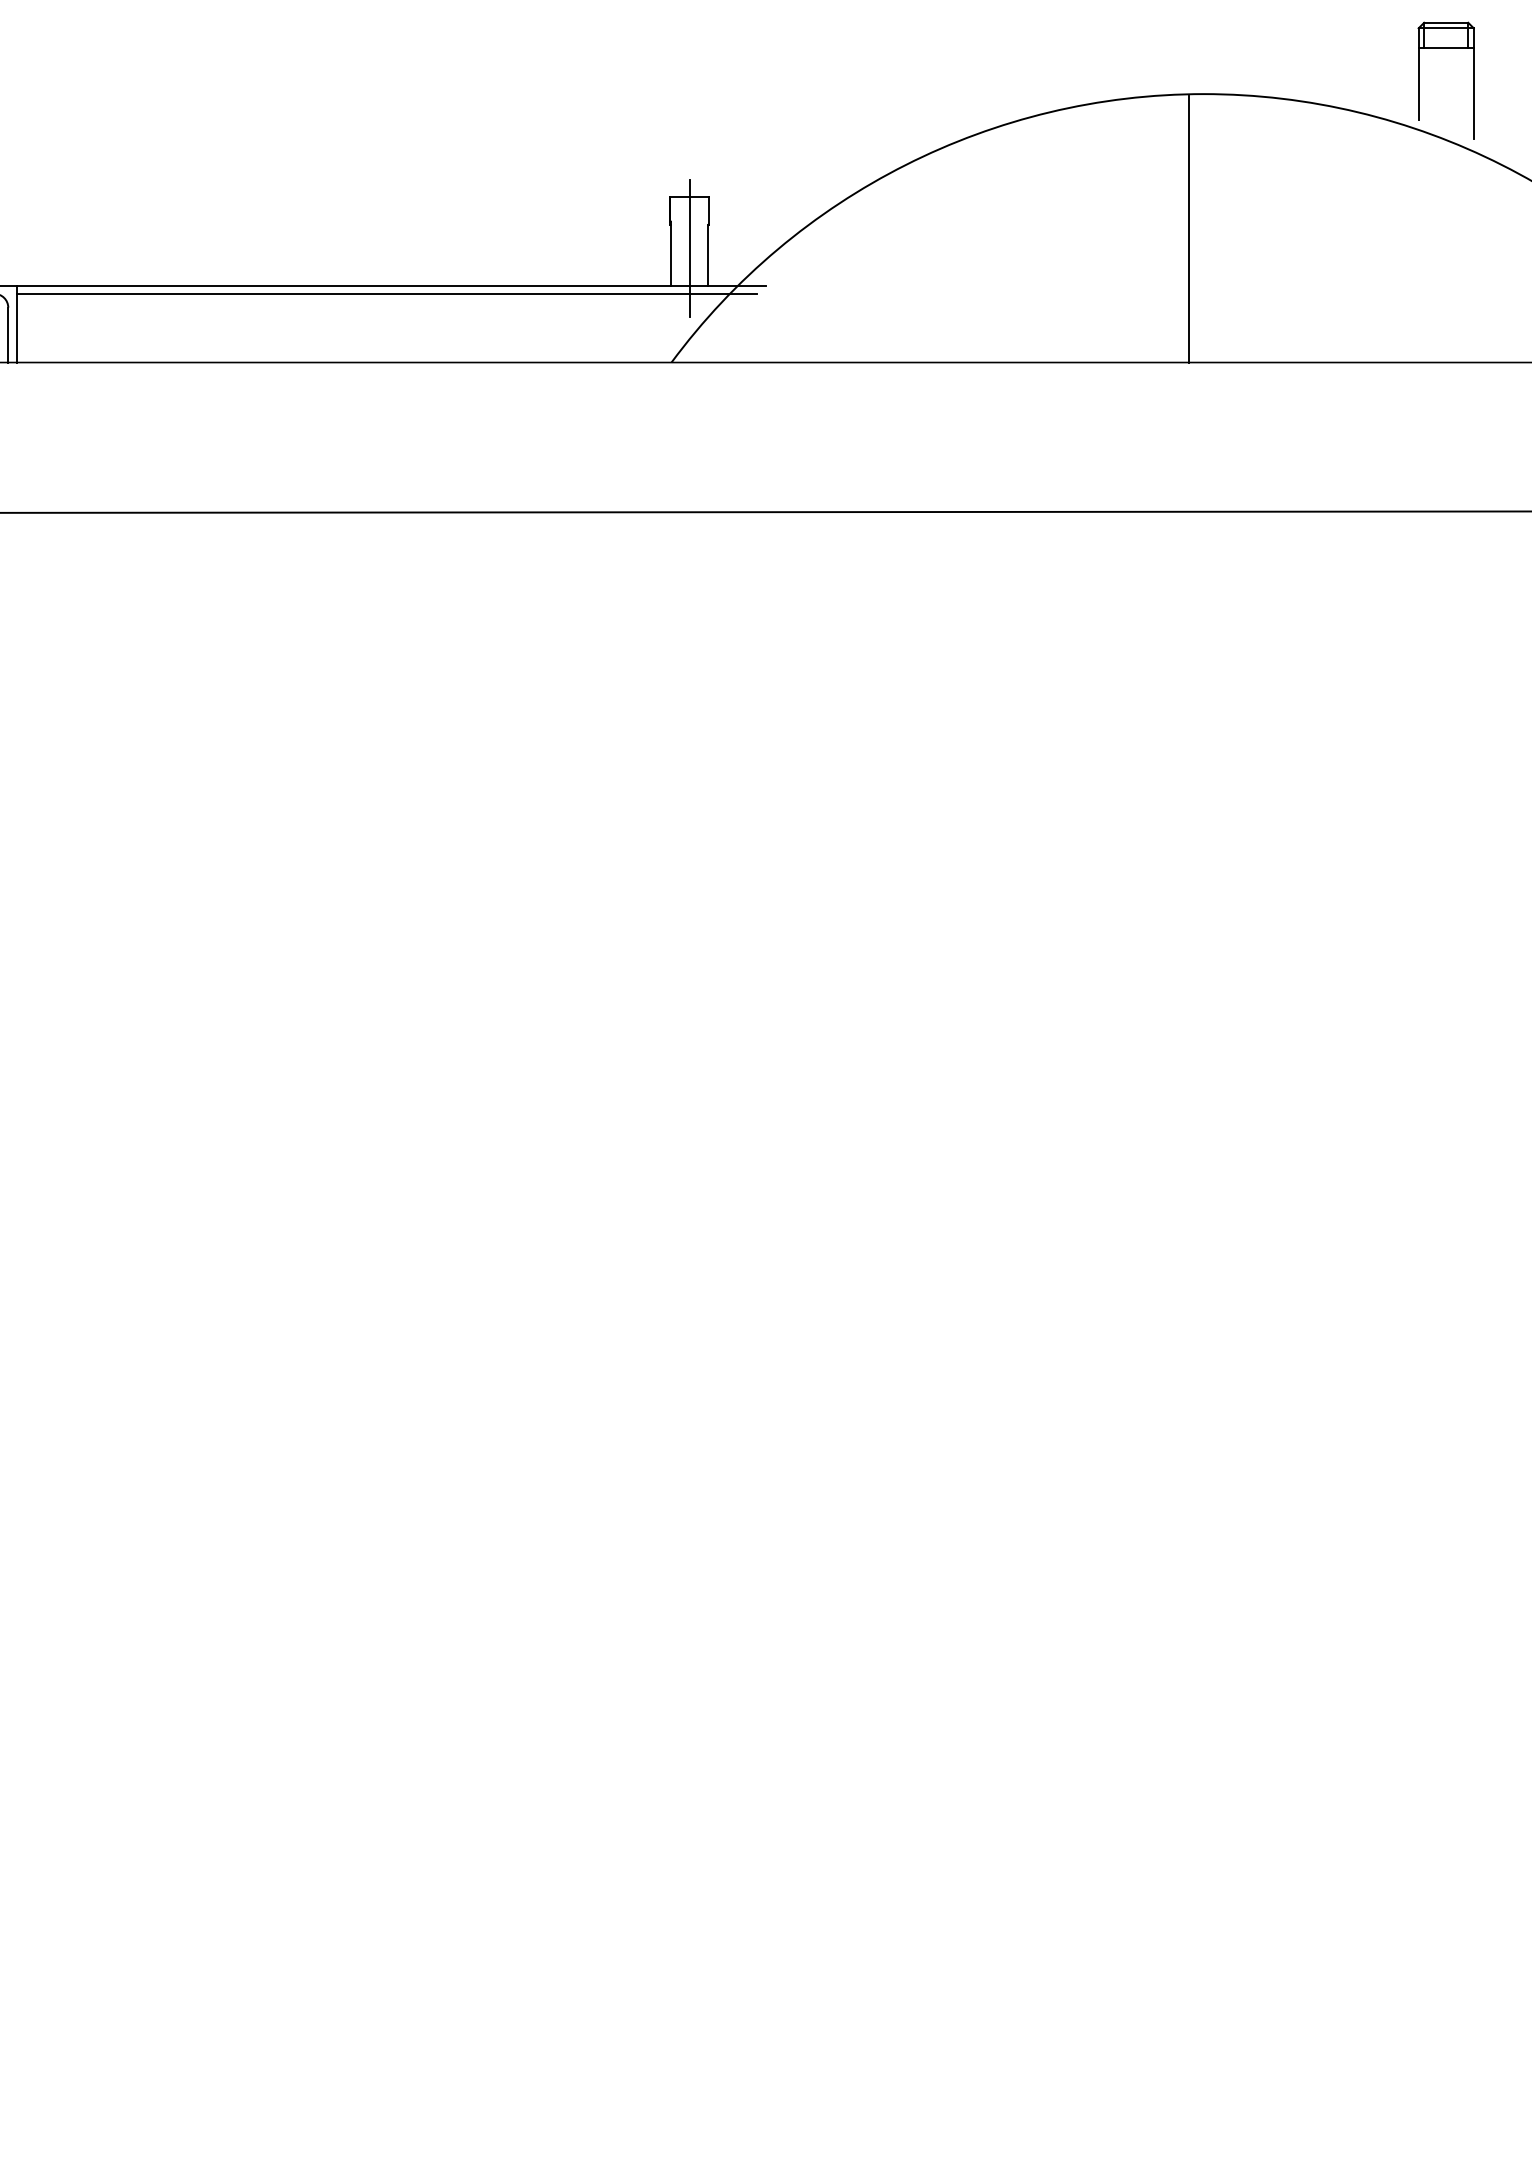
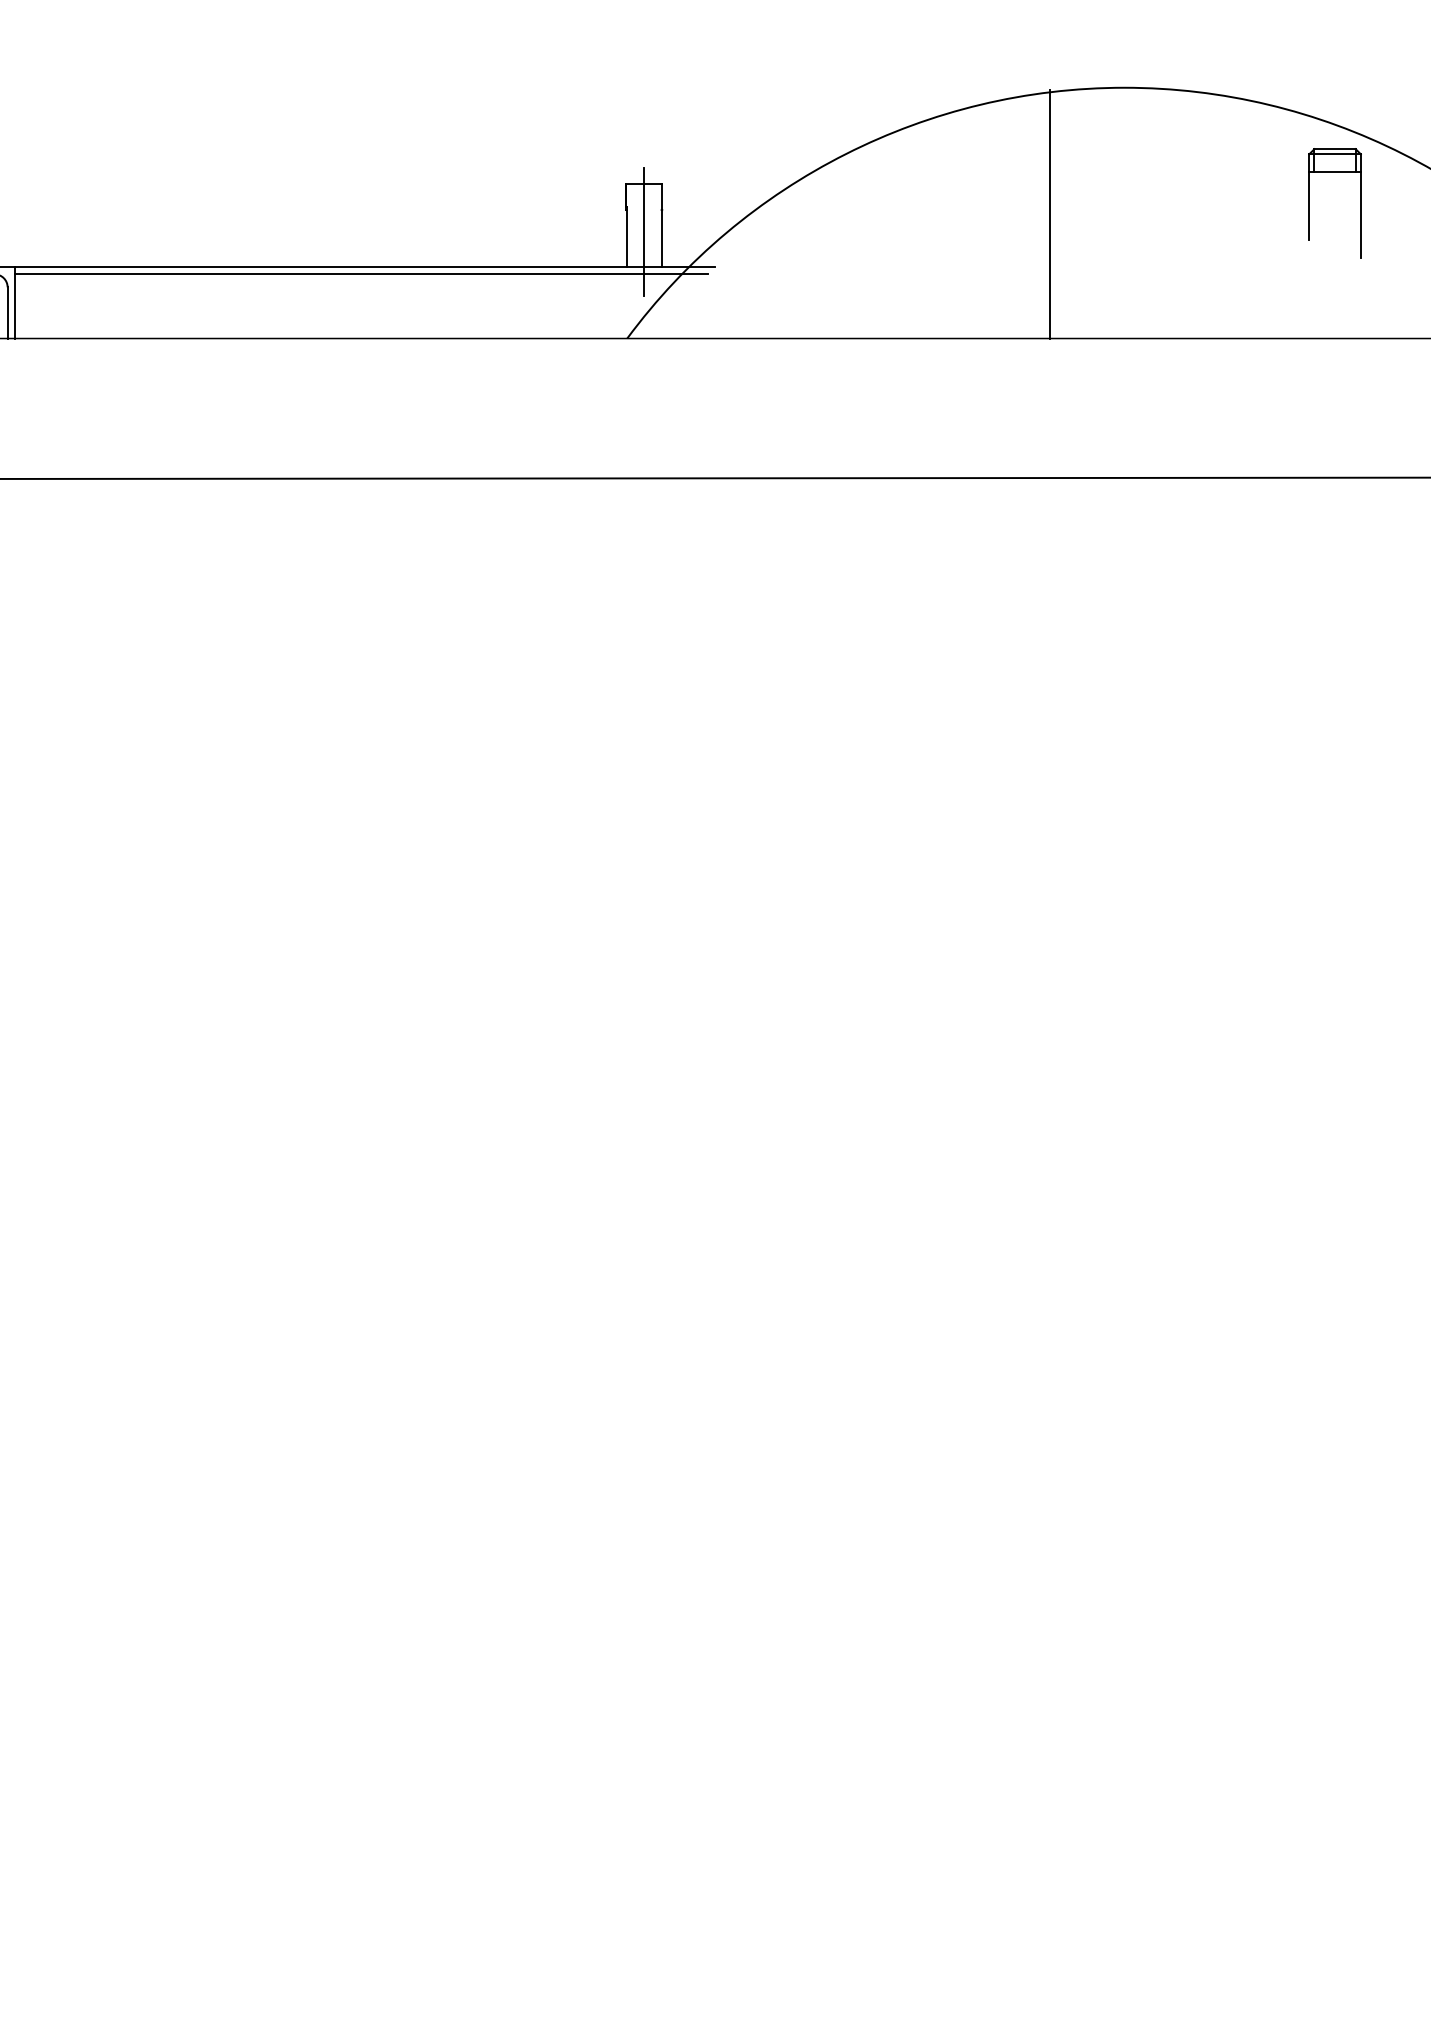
part: (1419, 80) -> (1310, 203), moved
line: (1188, 229) -> (1049, 214), moved

